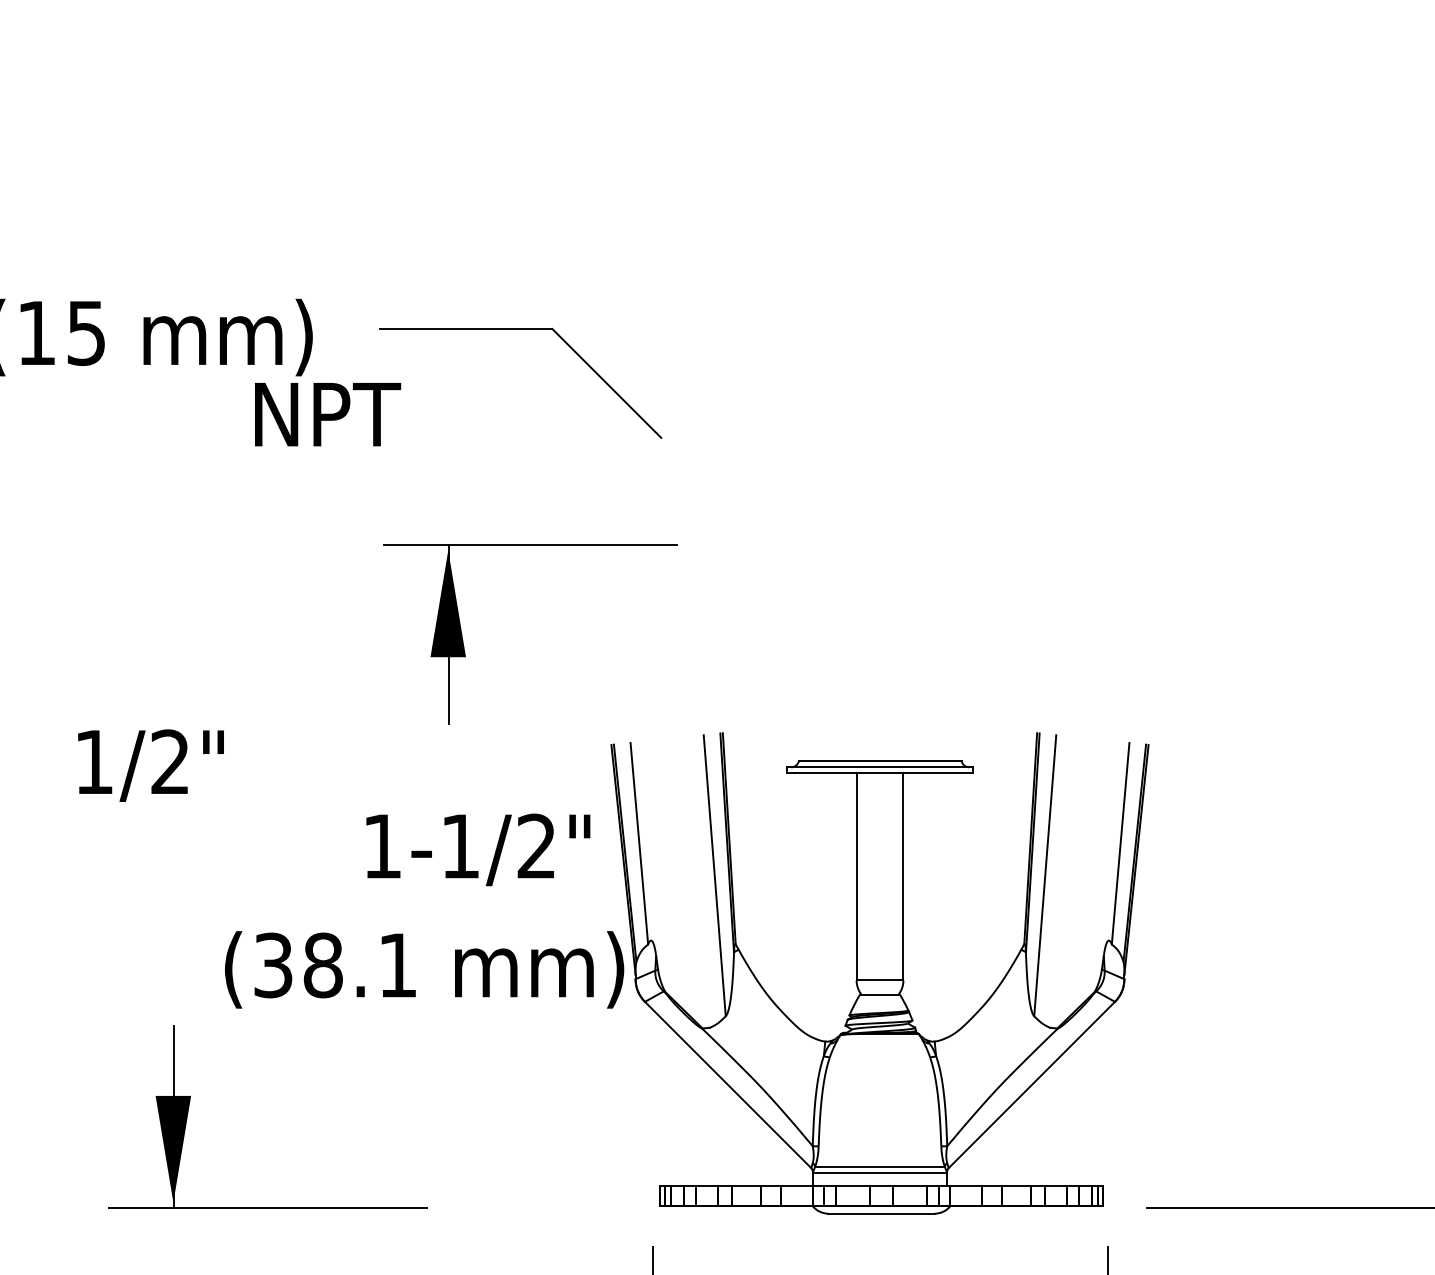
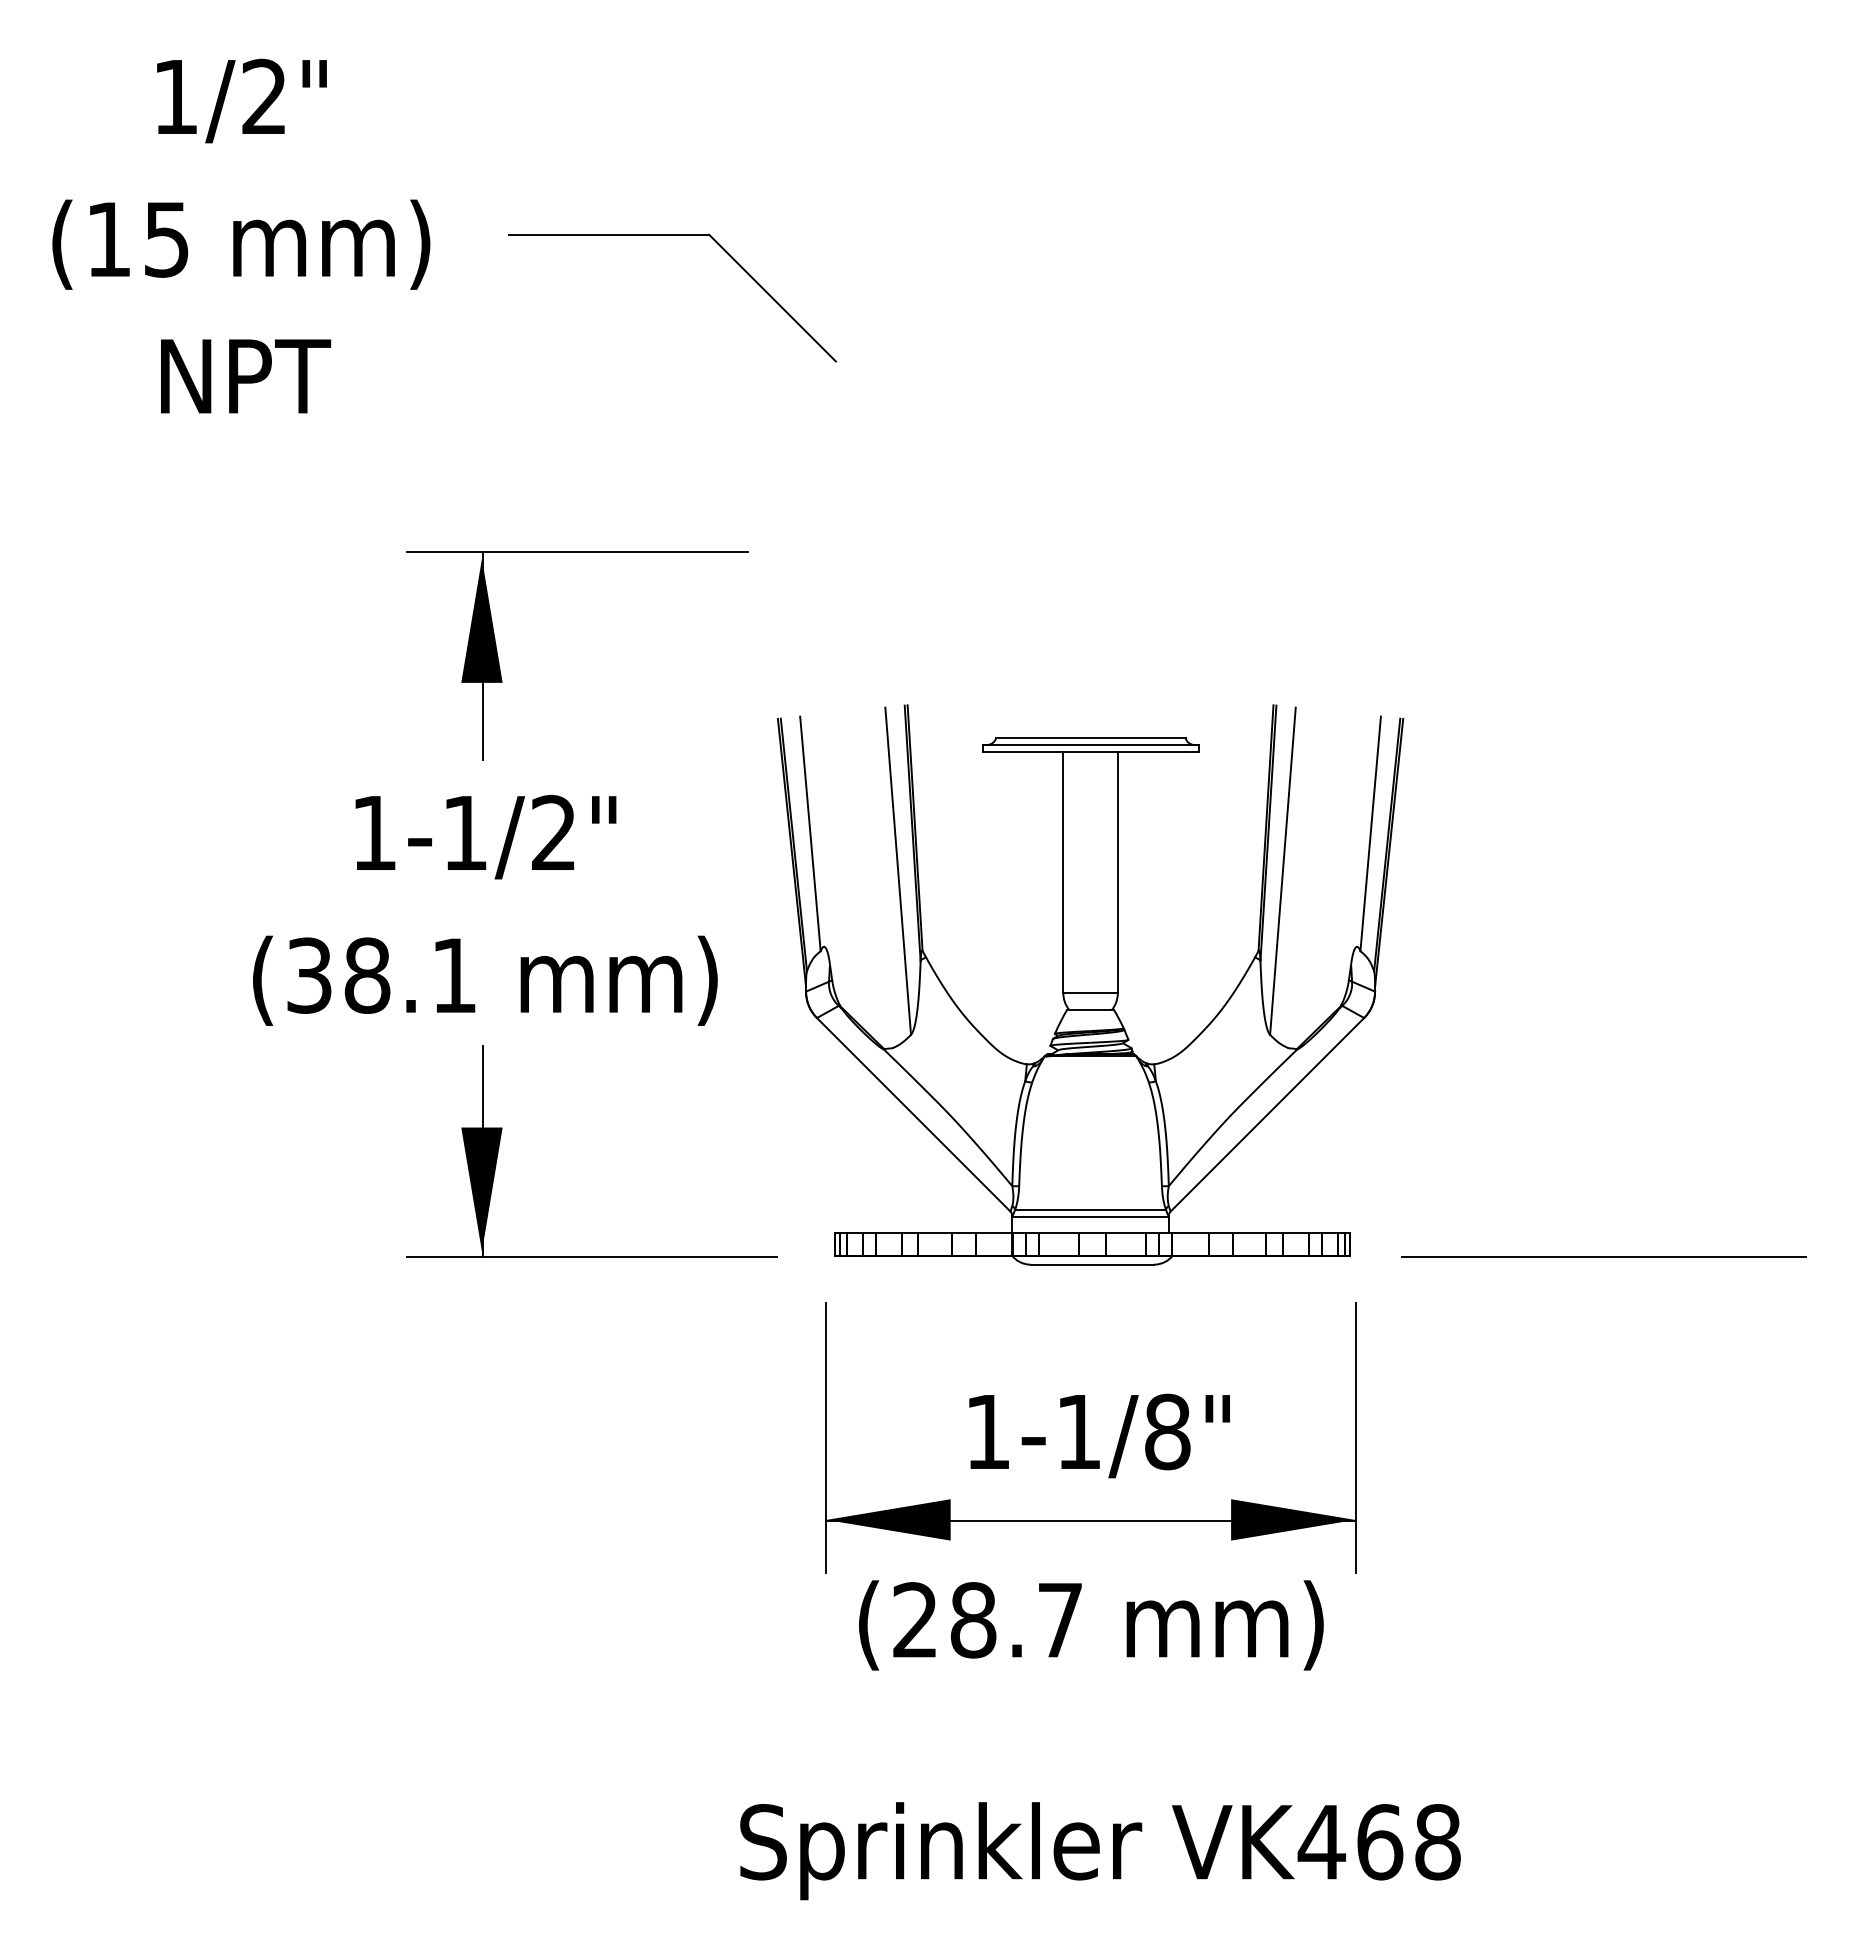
text: (328, 414) -> (246, 376), moved
part: (464, 644) -> (500, 668), moved
text: (150, 765) -> (241, 100), moved
text: (477, 849) -> (485, 836), moved
text: (424, 969) -> (485, 980), moved
part: (190, 1103) -> (501, 1136), moved

